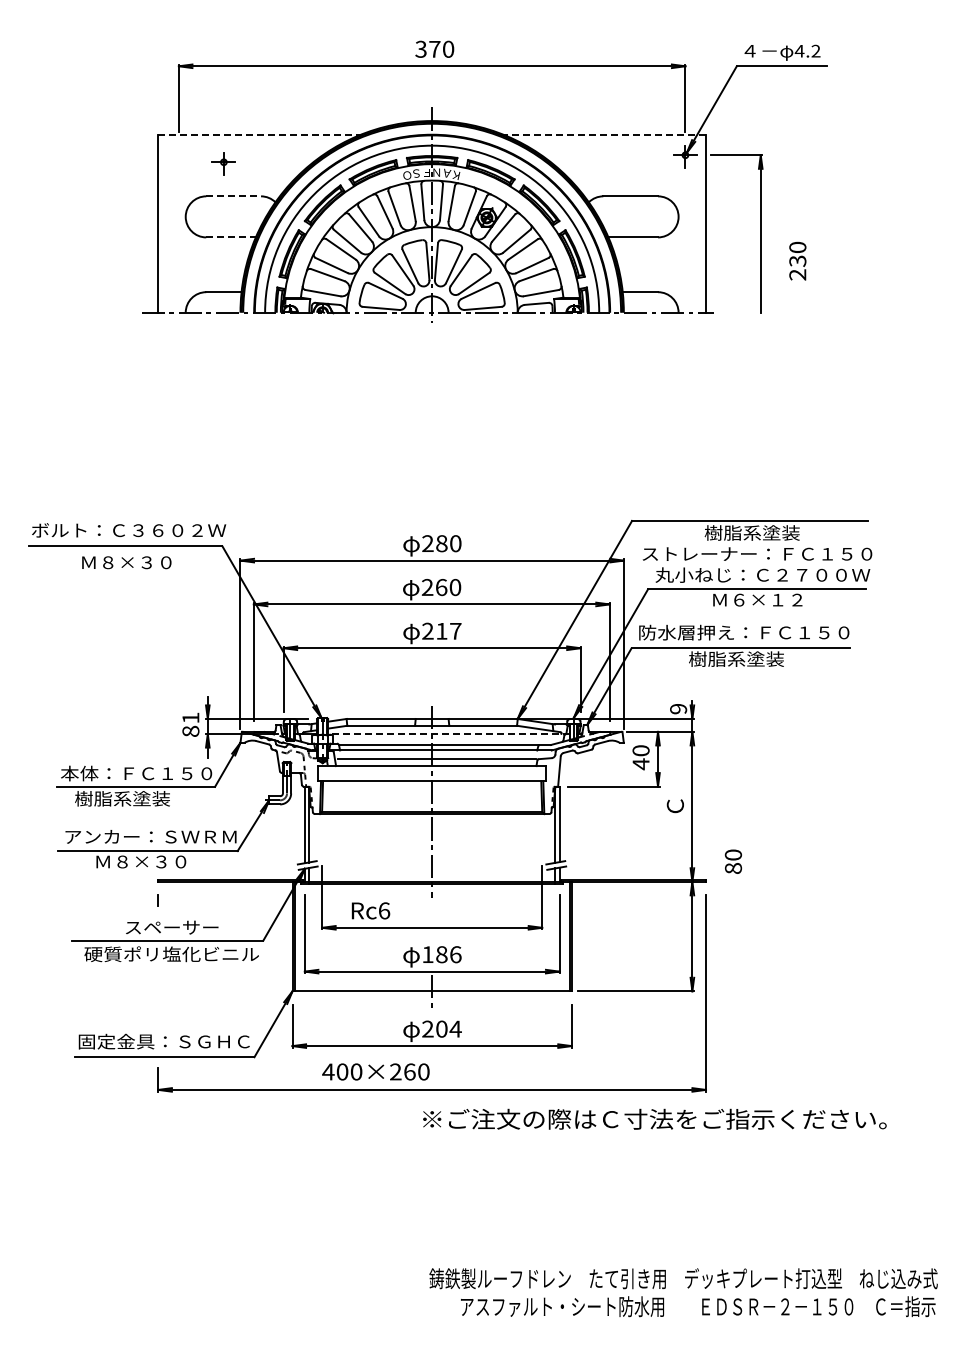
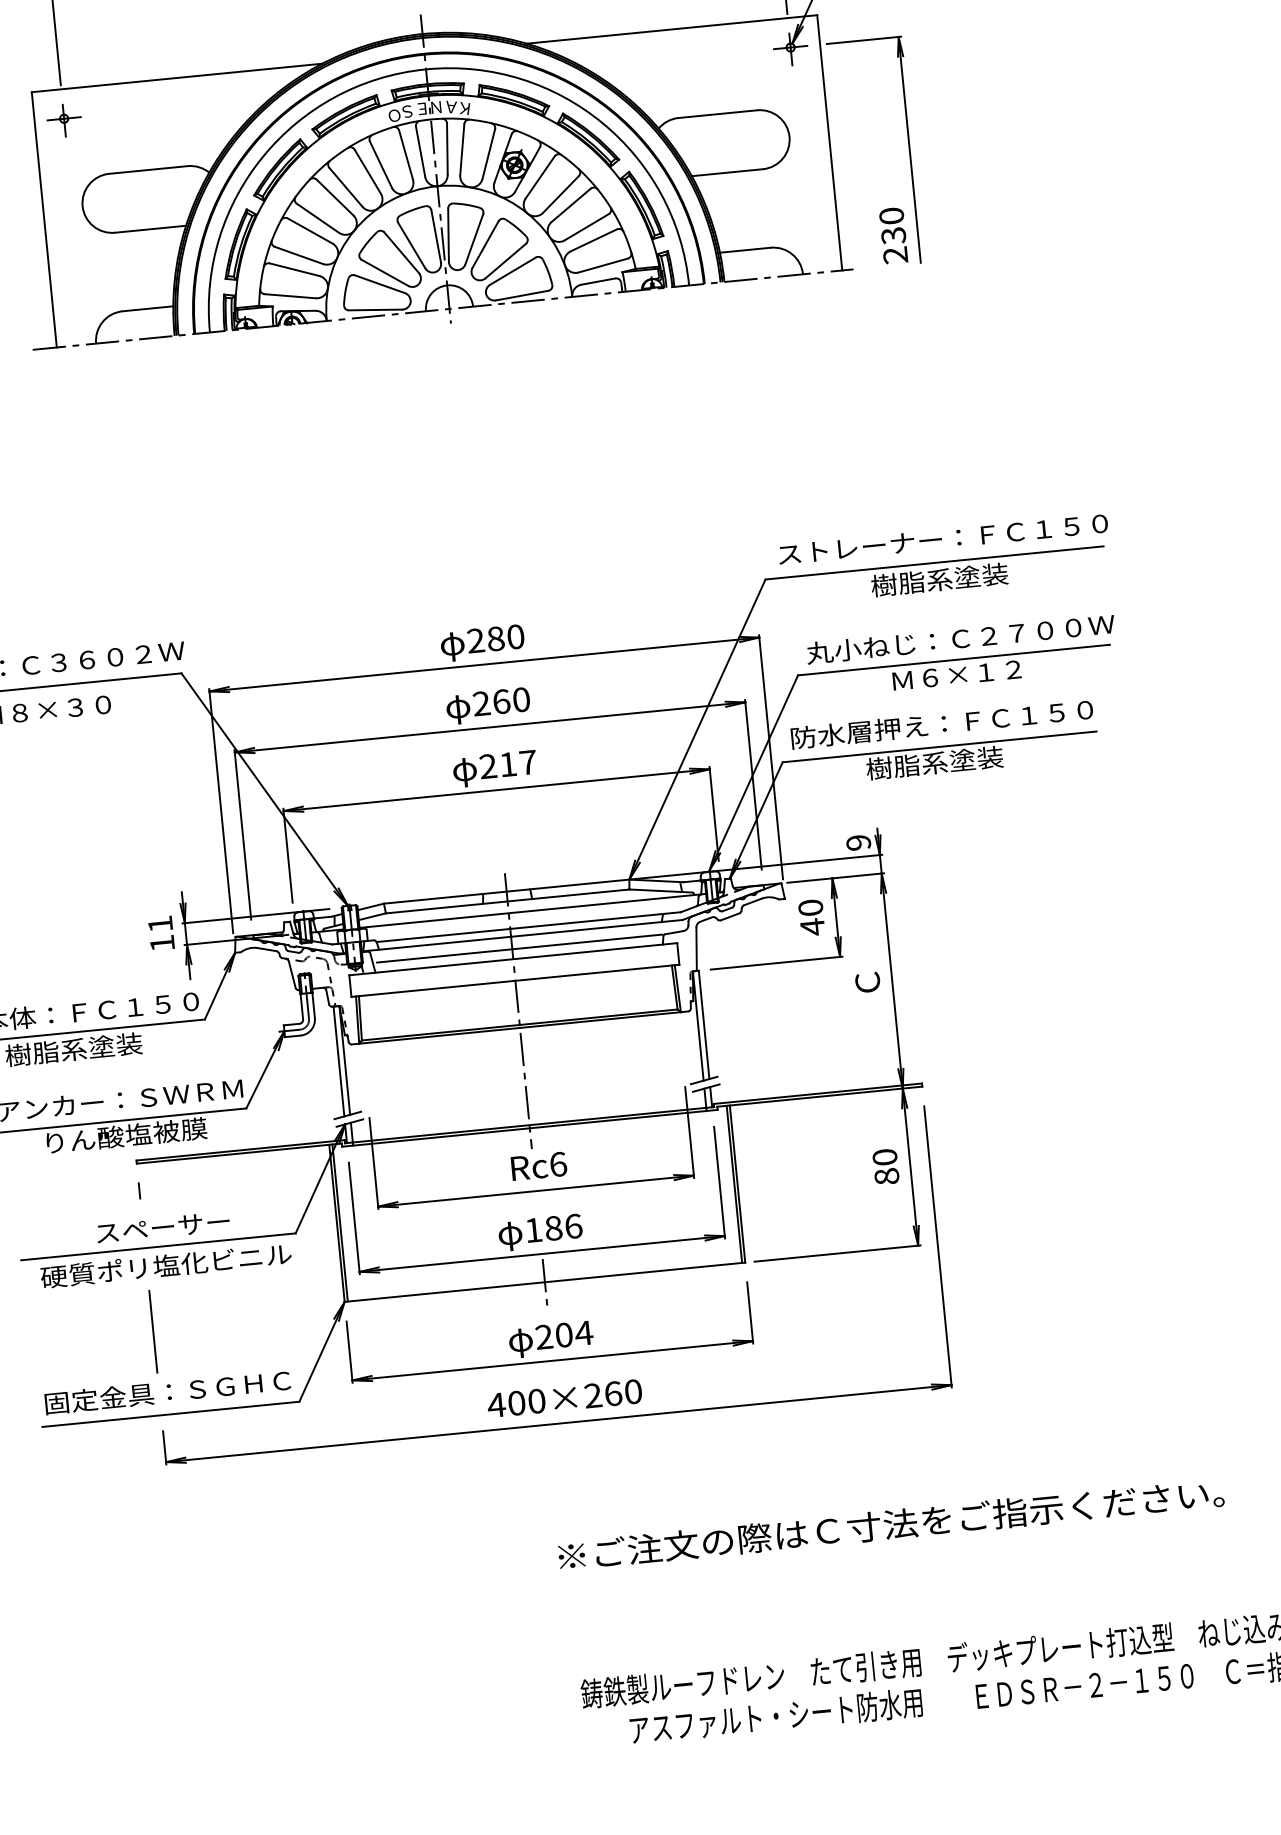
line: (260, 134) -> (178, 77), dashed -> solid
line: (604, 134) -> (671, 29), dashed -> solid
part: (223, 163) -> (63, 120), moved
line: (234, 196) -> (149, 170), dashed -> solid
line: (231, 237) -> (151, 229), dashed -> solid
text: (797, 260) -> (893, 234), moved
text: (757, 553) -> (943, 538), moved
text: (190, 730) -> (161, 942), 81 -> 11
line: (448, 734) -> (532, 911), dashed -> solid
text: (152, 861) -> (125, 1135), Ｍ８×３０ -> りん酸塩被膜
text: (732, 861) -> (884, 1166), moved
text: (370, 910) -> (538, 1165), moved
line: (158, 998) -> (153, 1331), added
text: (375, 1071) -> (564, 1397), moved
text: (654, 1118) -> (890, 1523), moved

